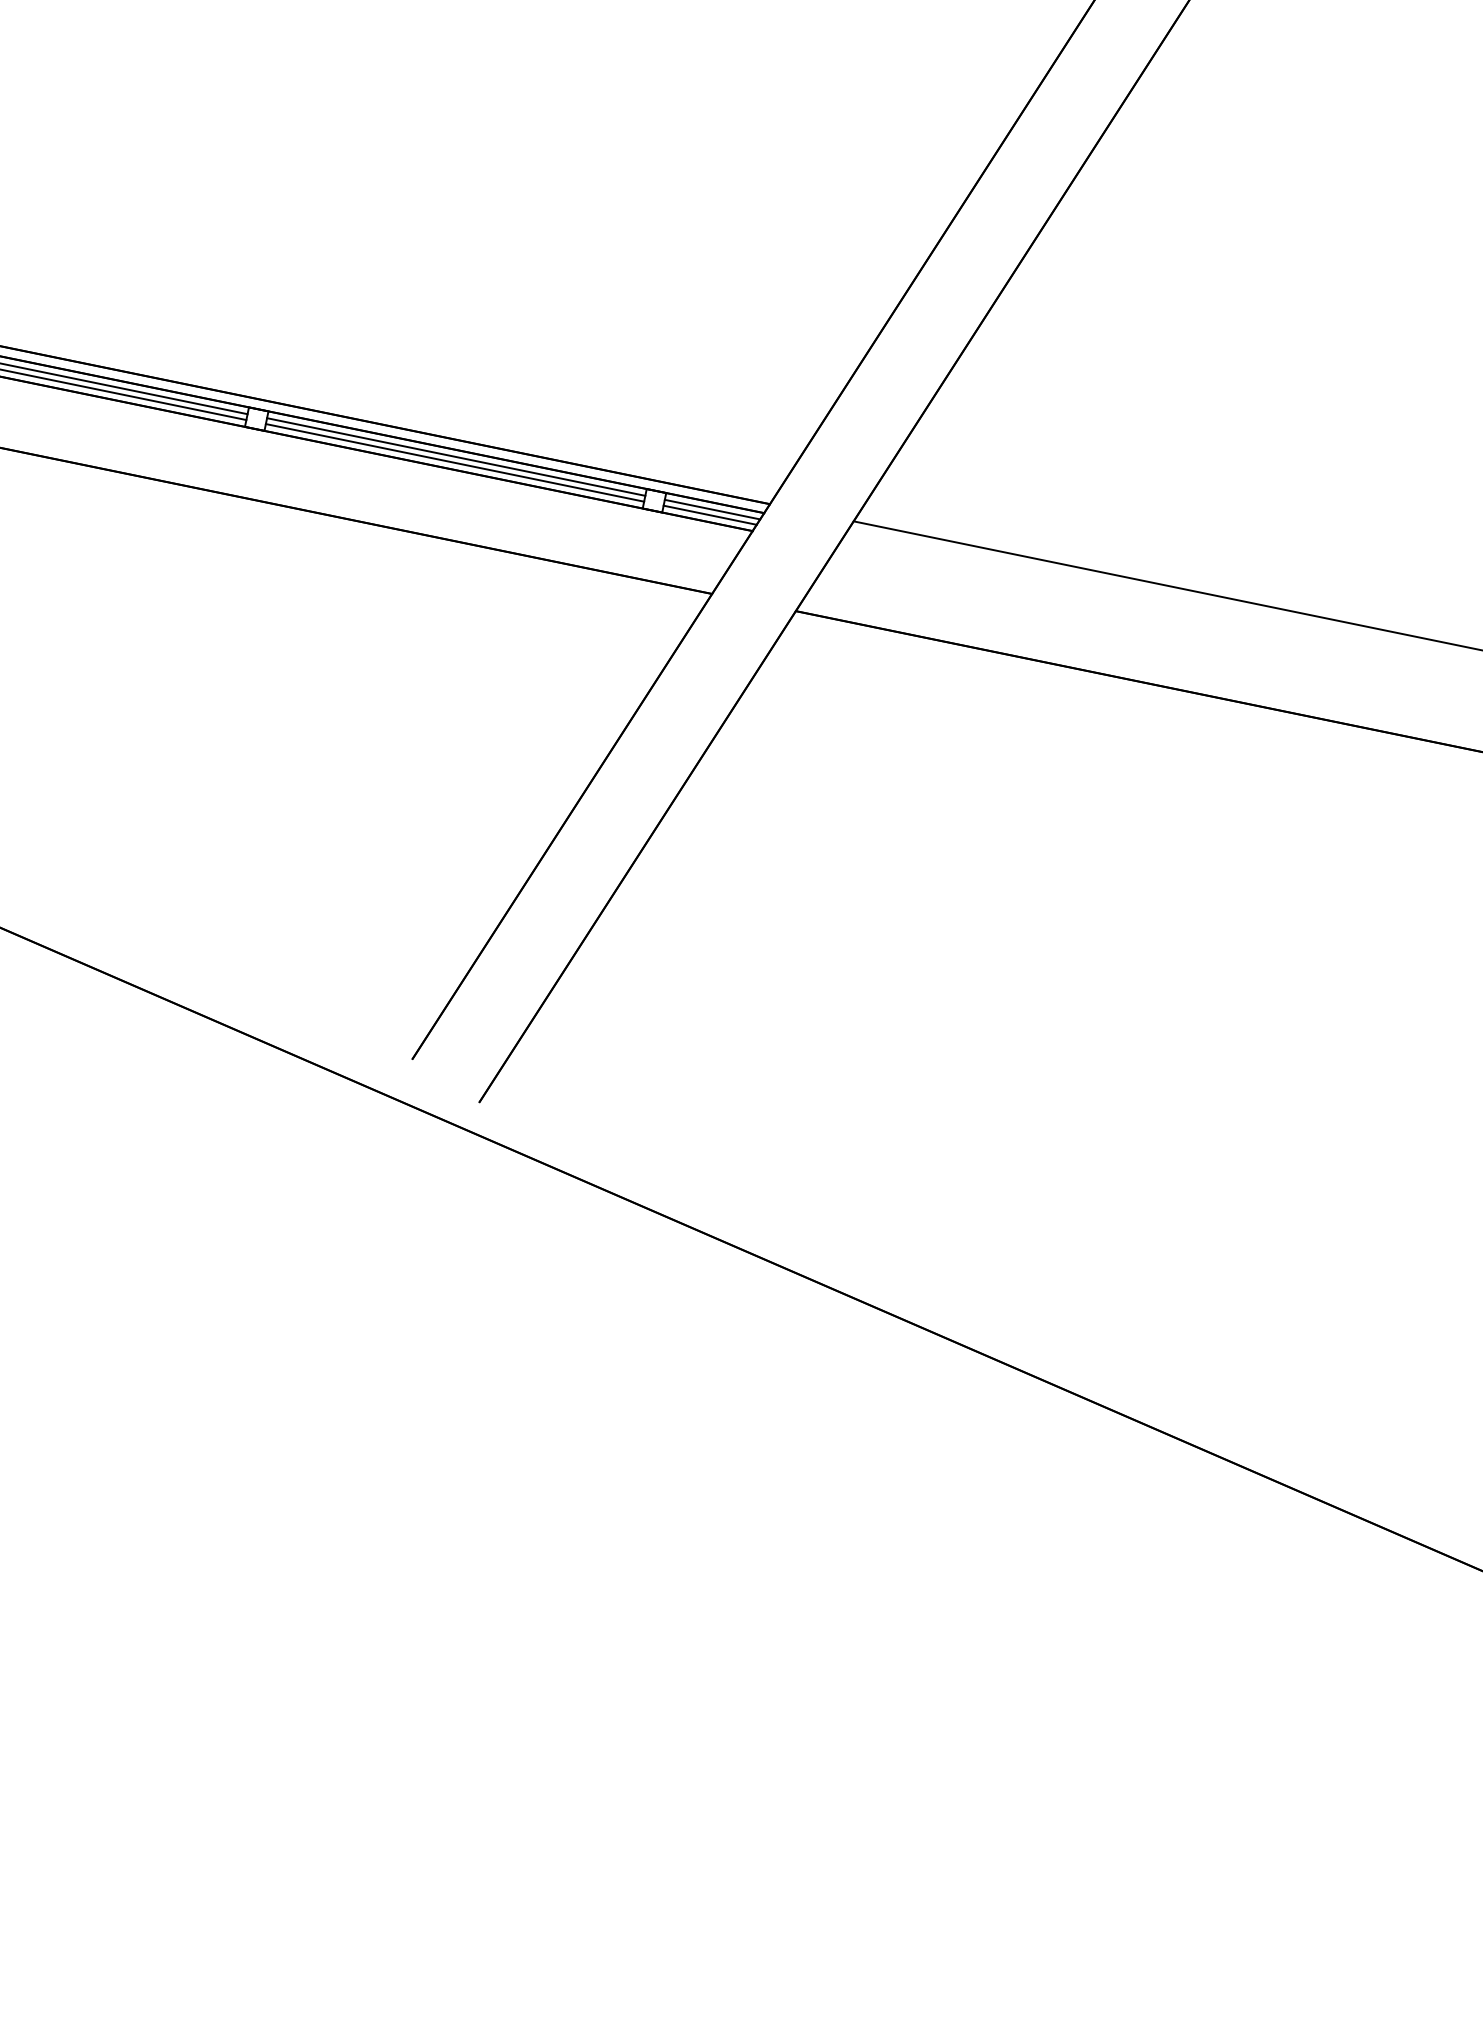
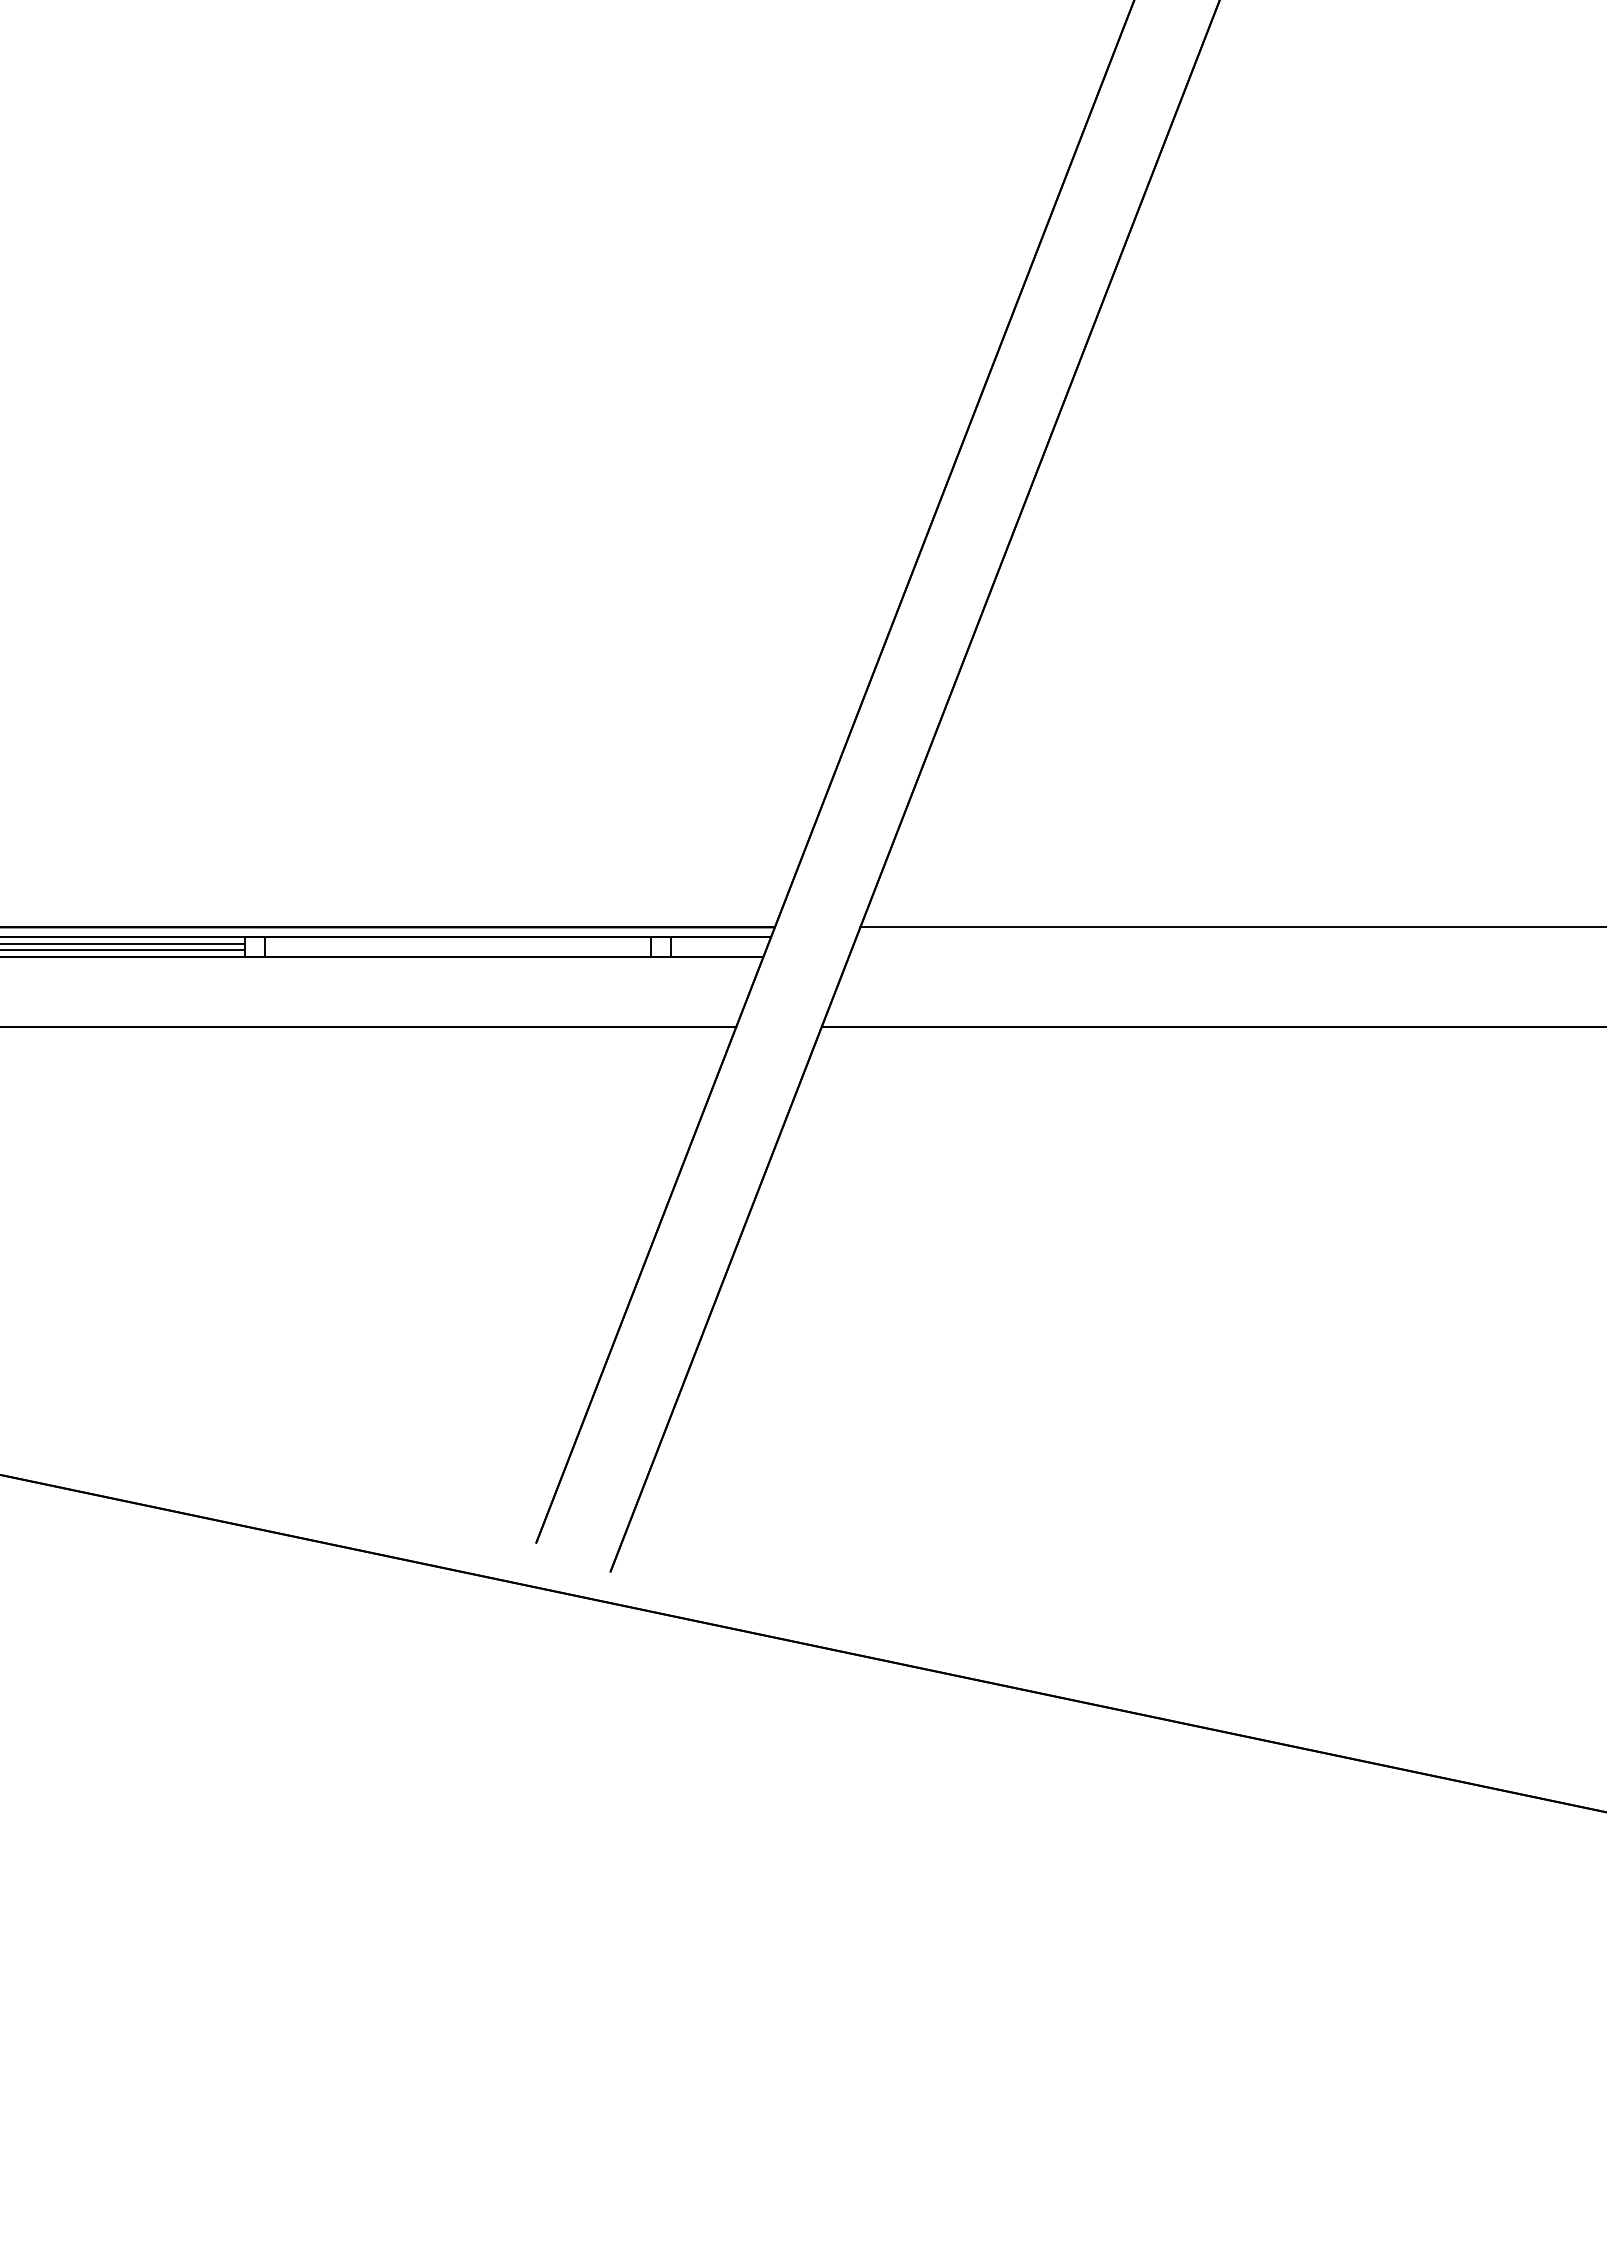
line: (455, 457) -> (457, 944), removed
line: (454, 462) -> (457, 950), removed
line: (712, 509) -> (719, 944), removed
line: (710, 515) -> (718, 950), removed

